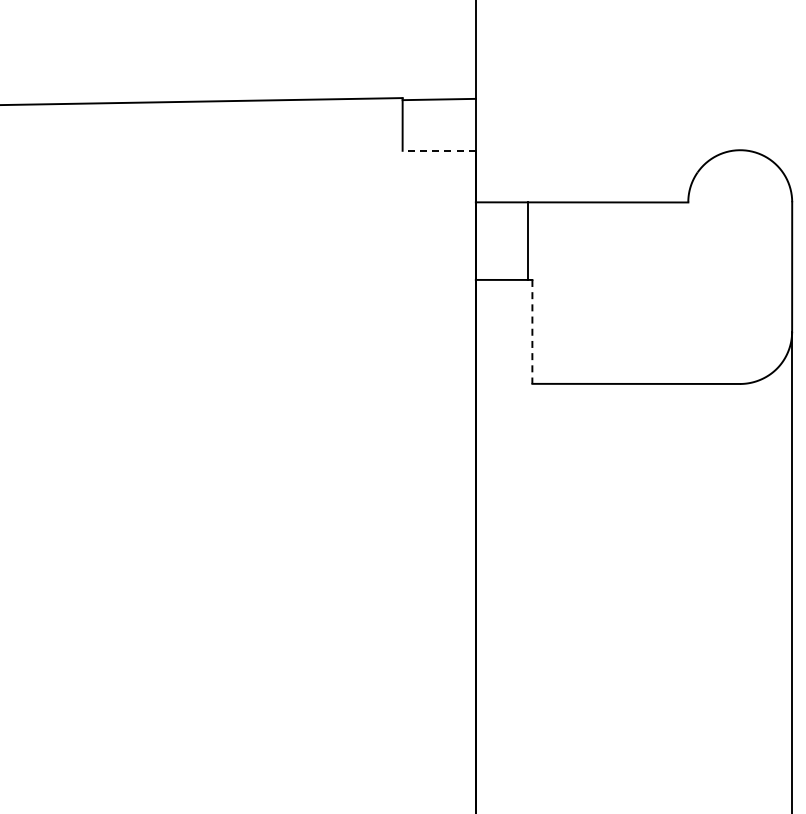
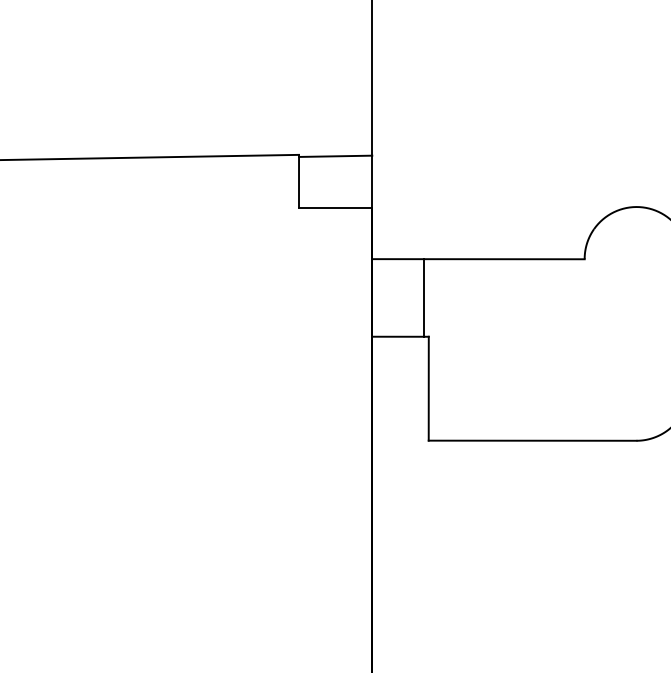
line: (439, 150) -> (335, 207), dashed -> solid
line: (532, 331) -> (428, 388), dashed -> solid

